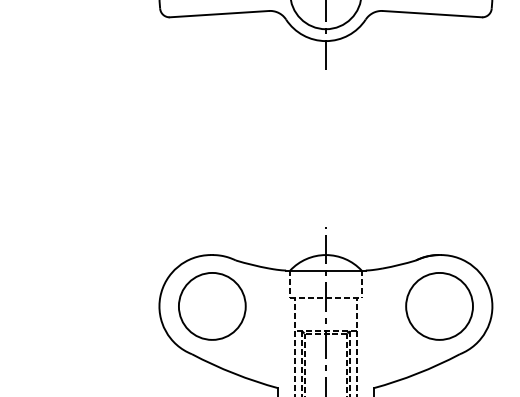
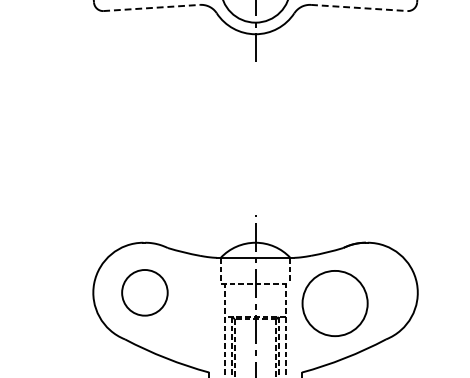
line: (219, 14) -> (151, 8), solid -> dashed
line: (432, 14) -> (359, 8), solid -> dashed
part: (212, 306) -> (145, 292), size x0.7
part: (439, 306) -> (335, 303), moved

